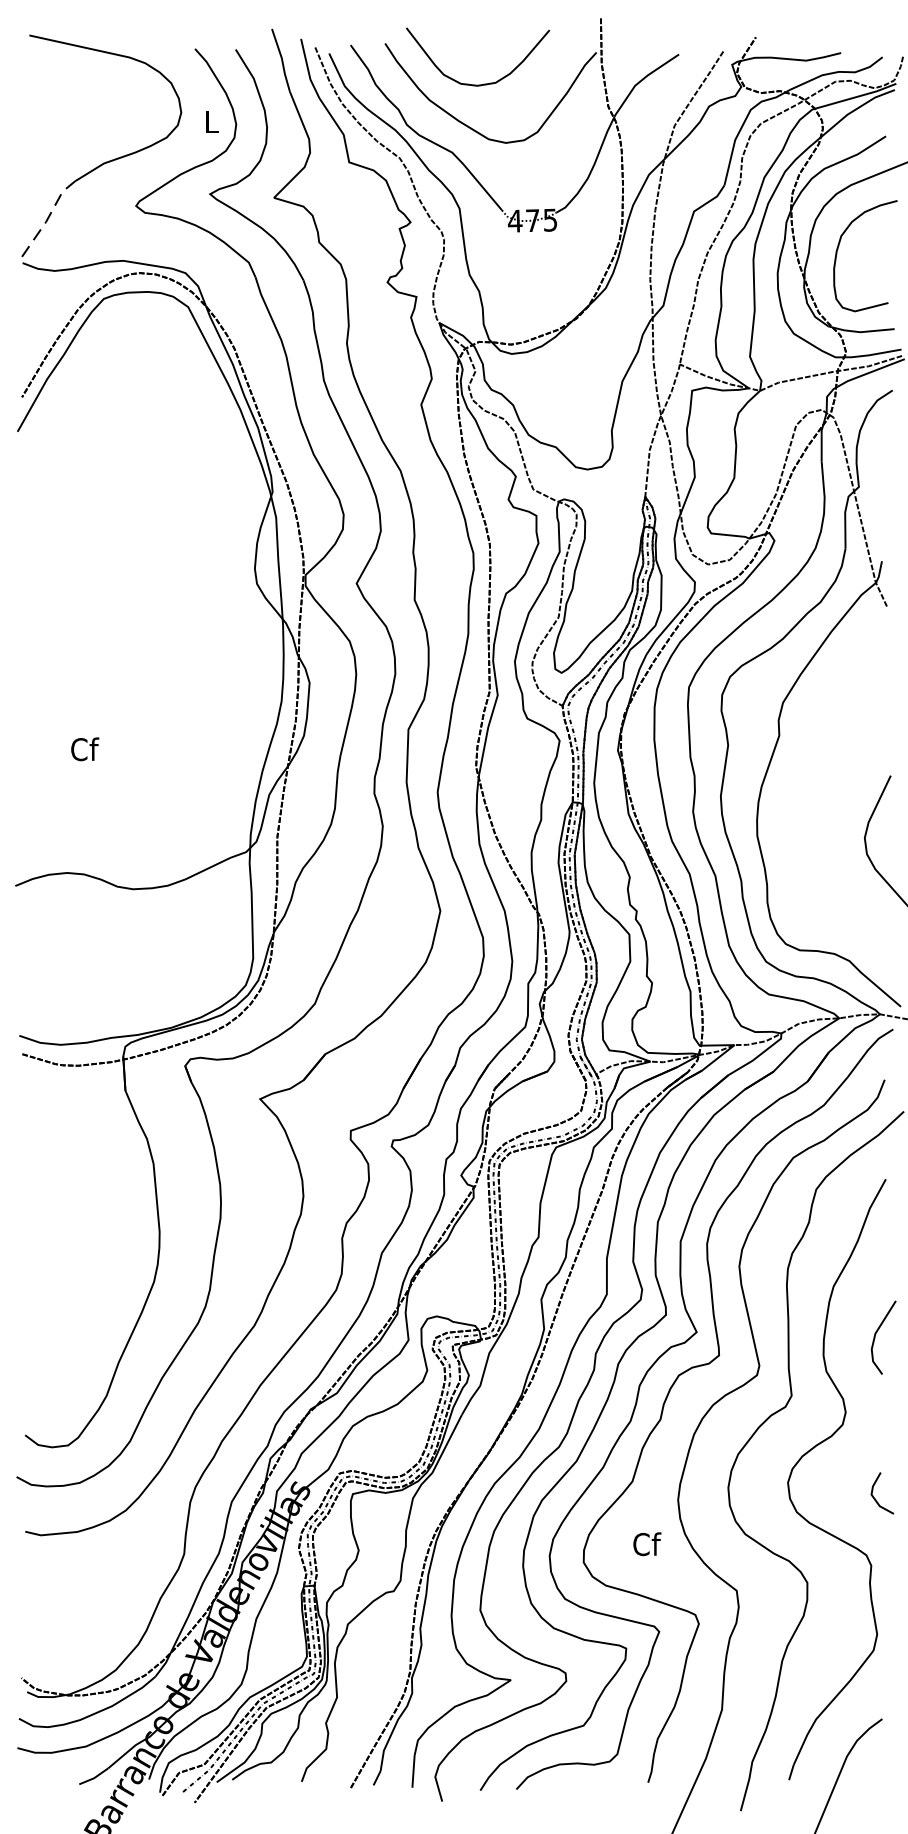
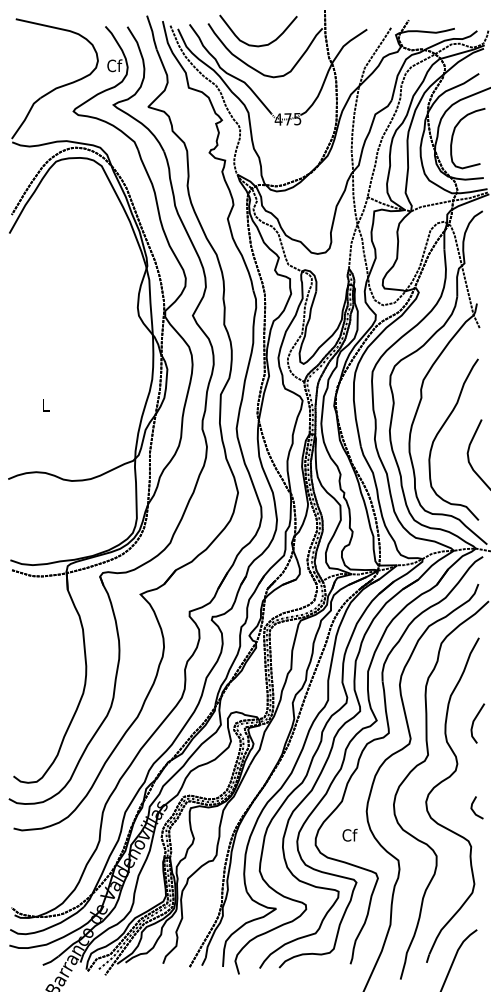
text: (211, 121) -> (114, 65), L -> Cf
line: (49, 217) -> (26, 117), dashed -> solid
text: (84, 747) -> (45, 404), Cf -> L
curve: (814, 797) -> (440, 431), added

